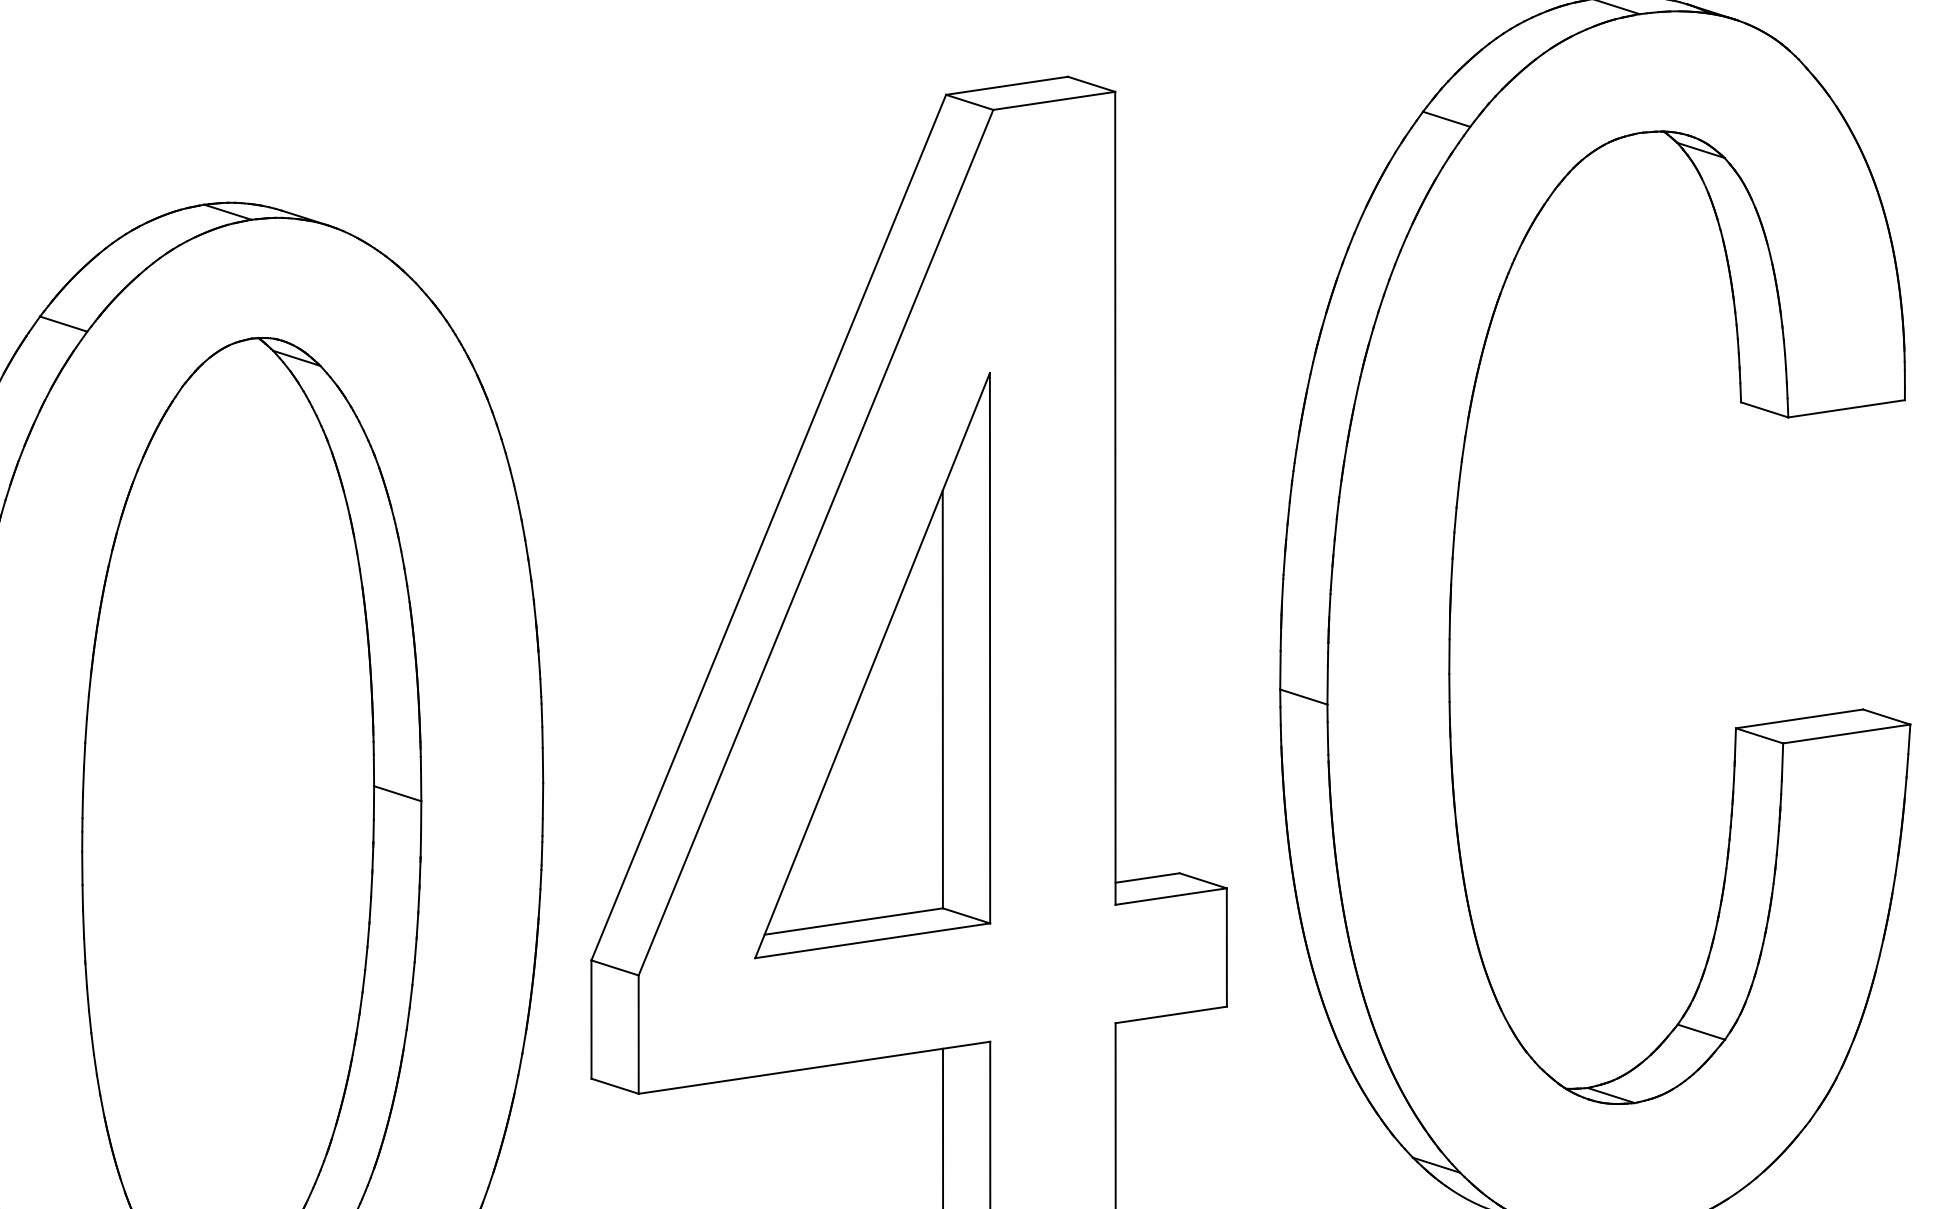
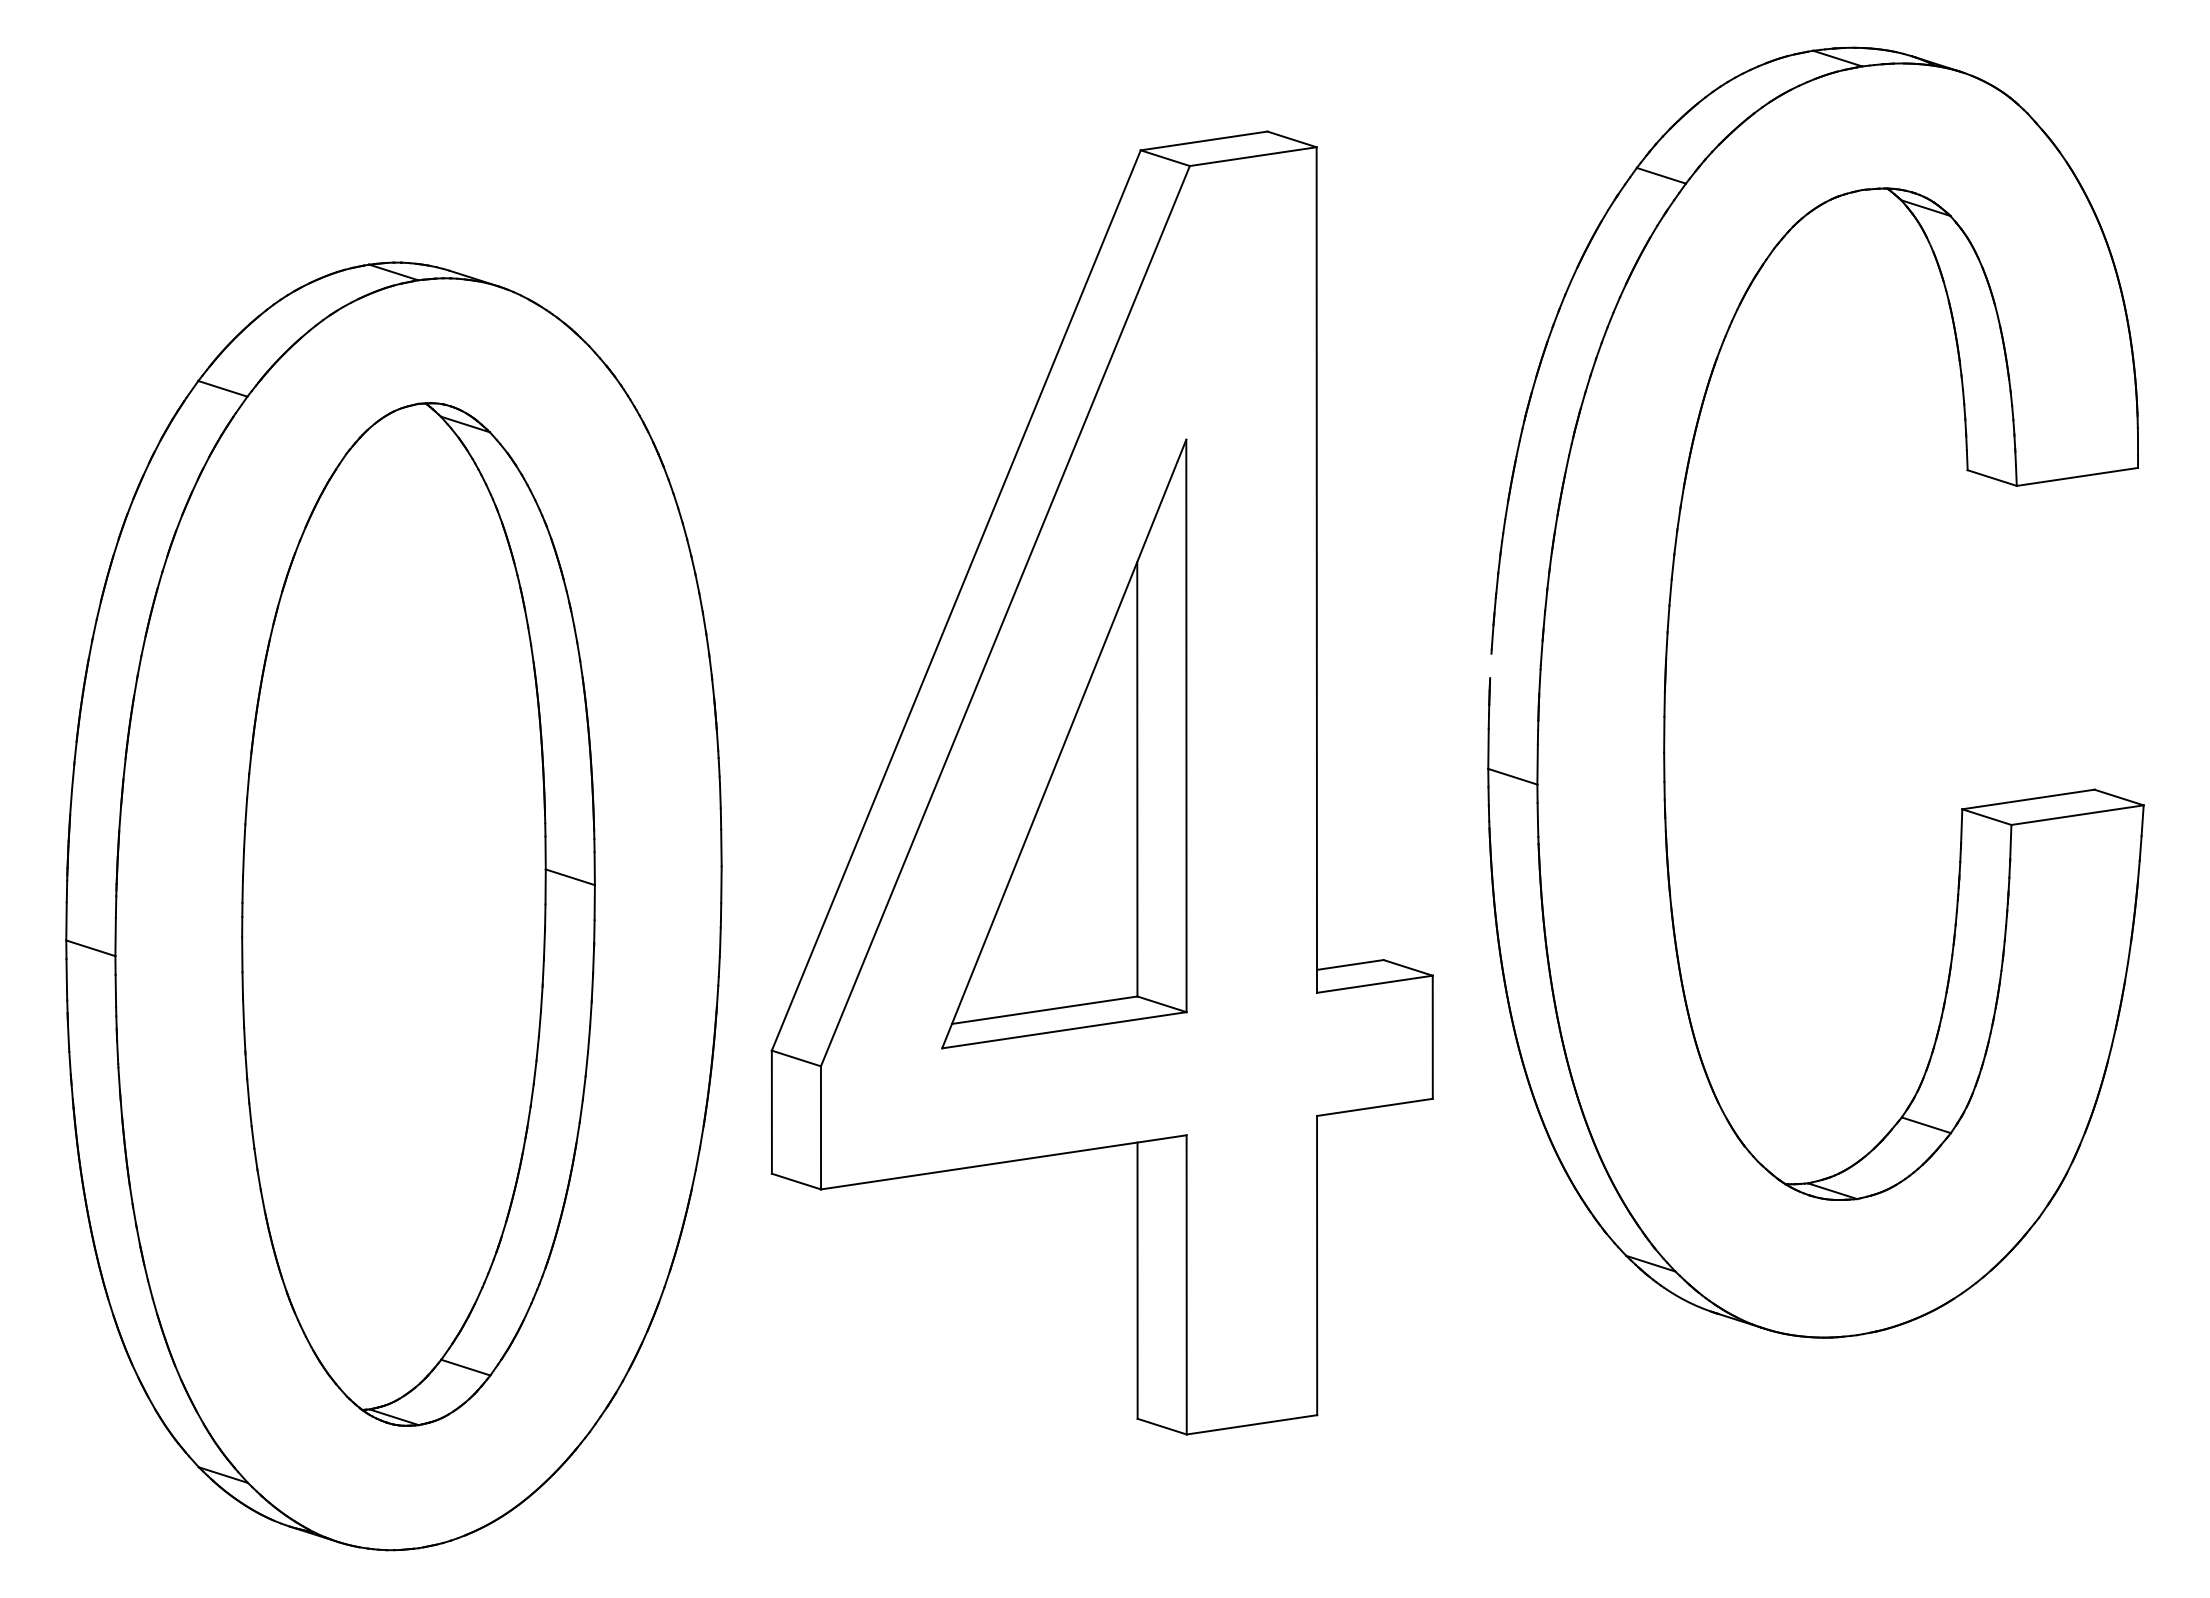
line: (1282, 590) -> (1490, 665), removed

